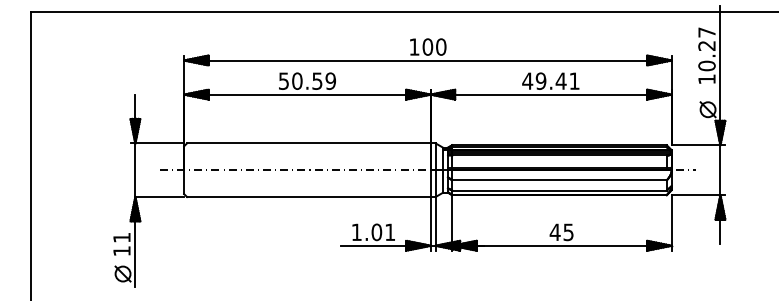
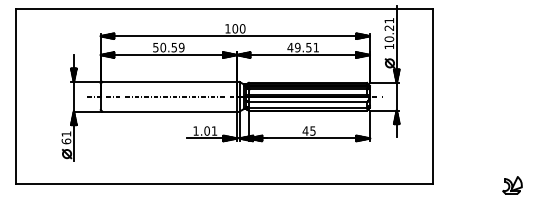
text: (707, 32) -> (389, 20), 10.27 -> 10.21
text: (560, 80) -> (308, 47), 49.41 -> 49.51
text: (122, 251) -> (66, 141), 11 -> 61

